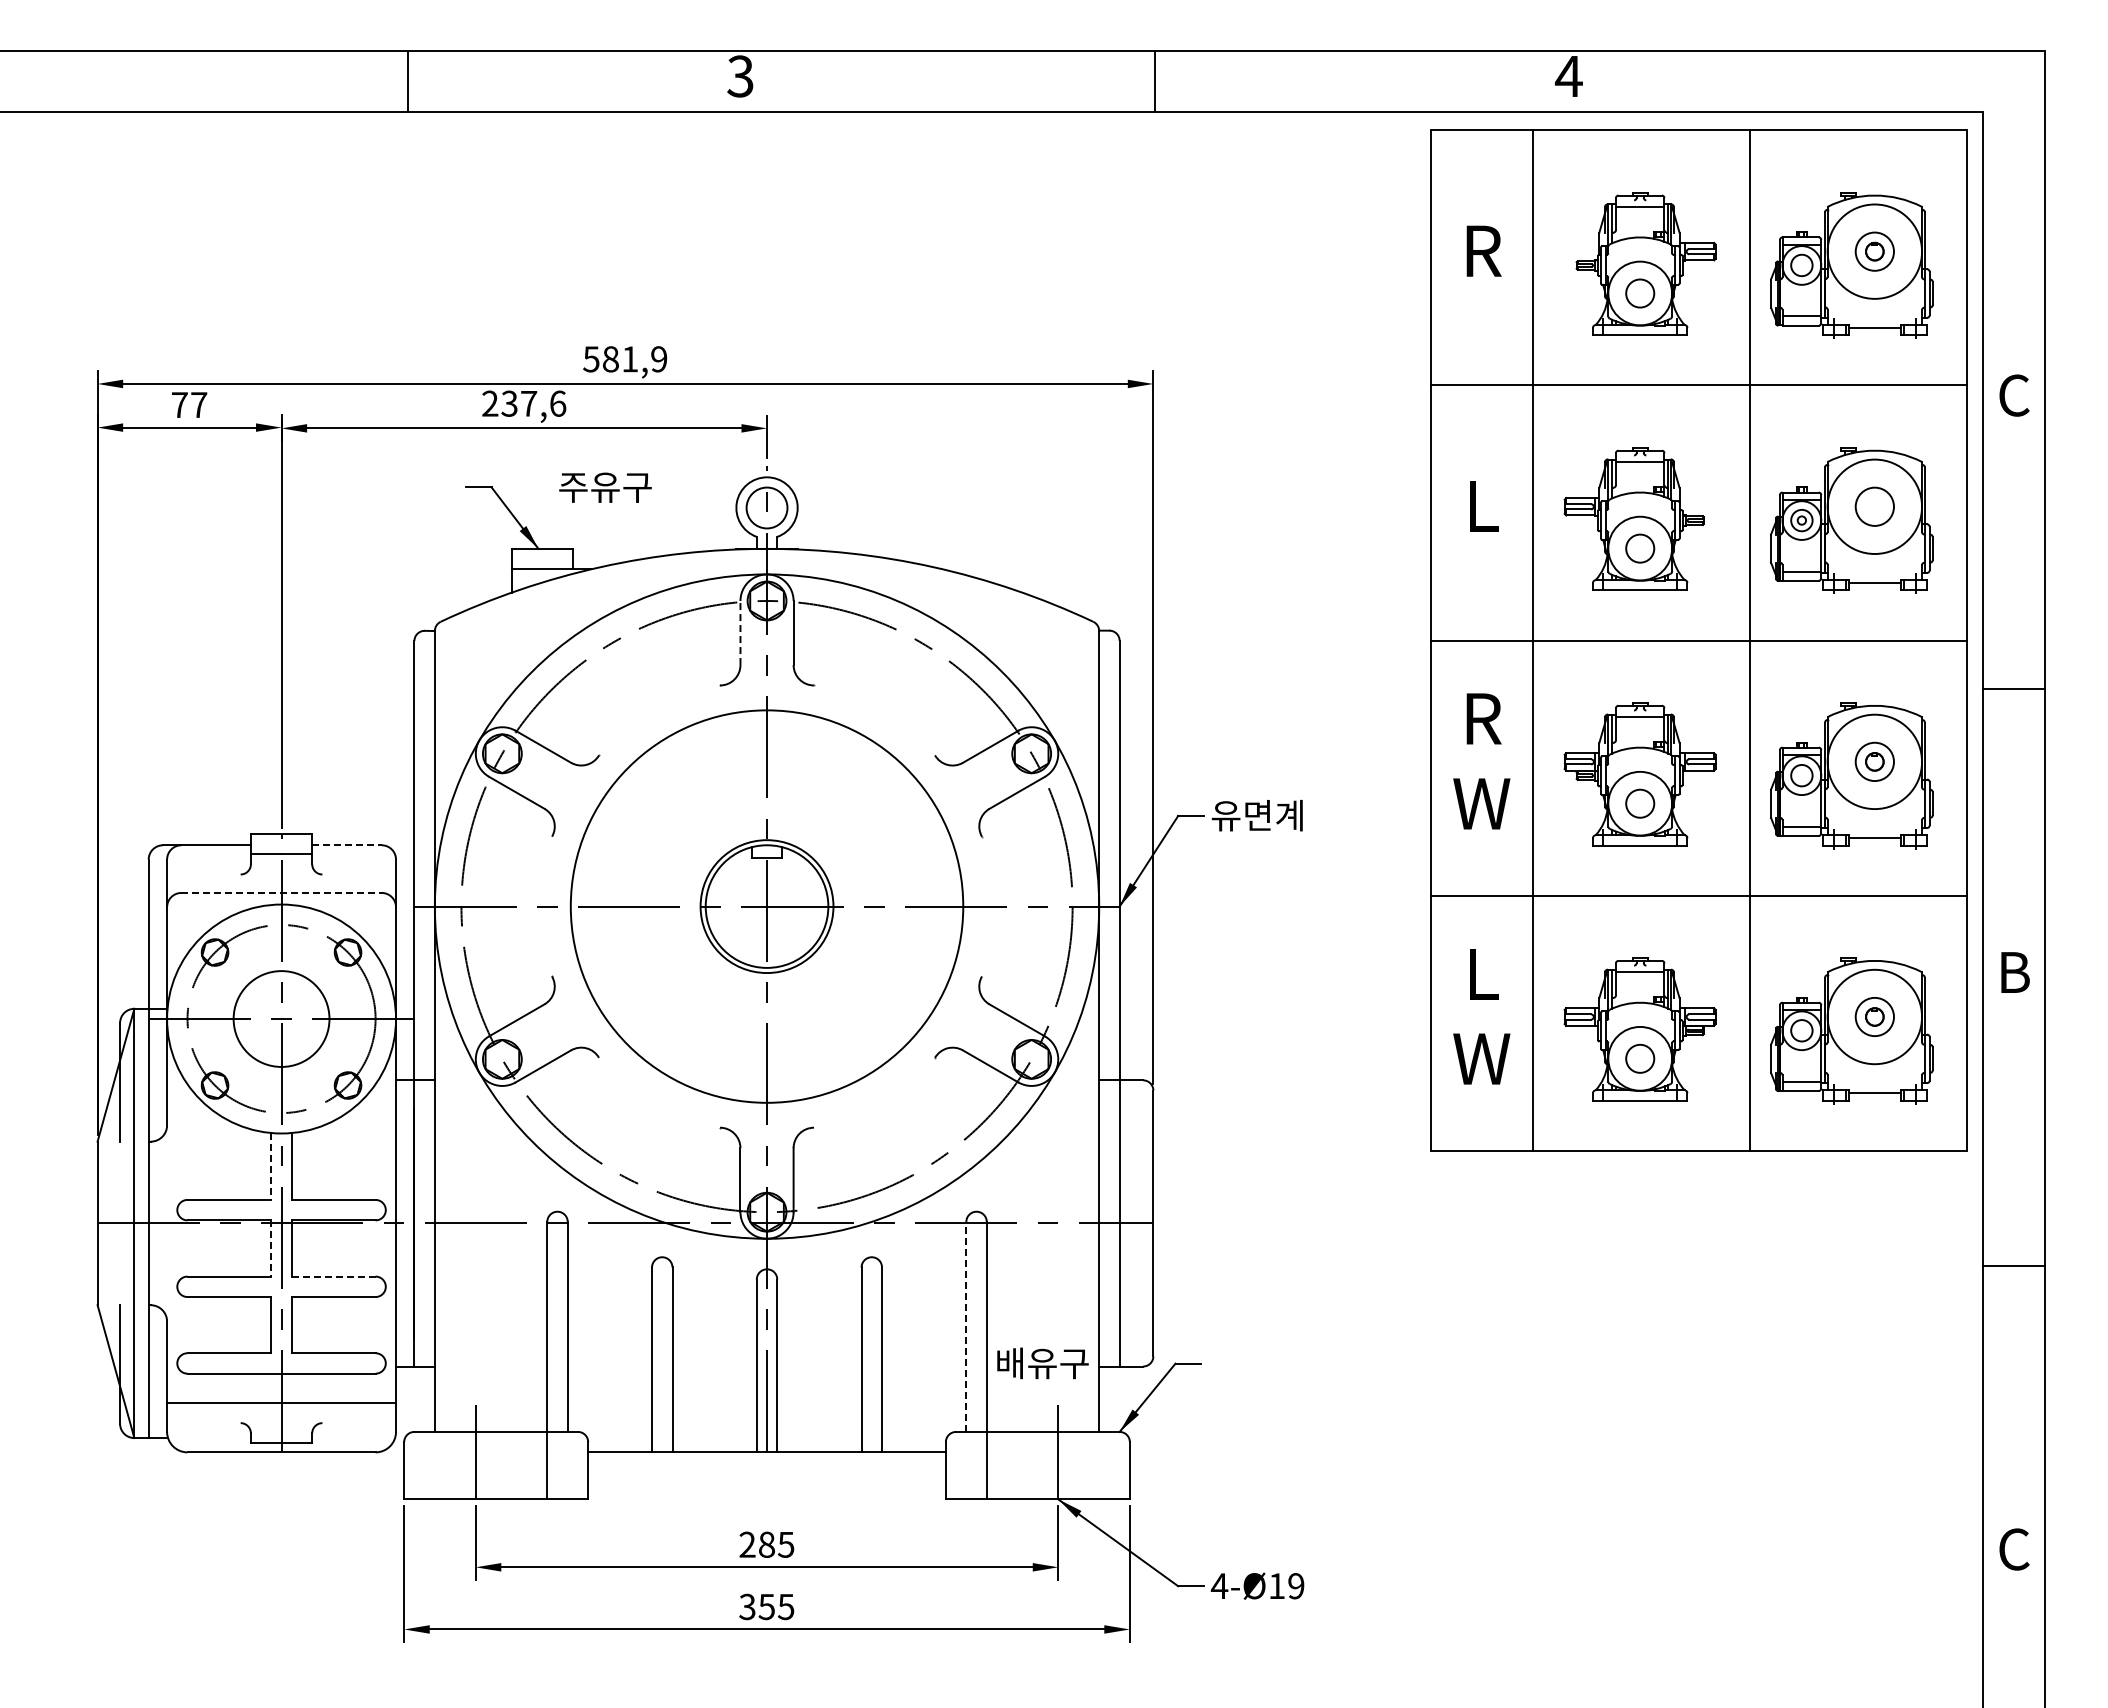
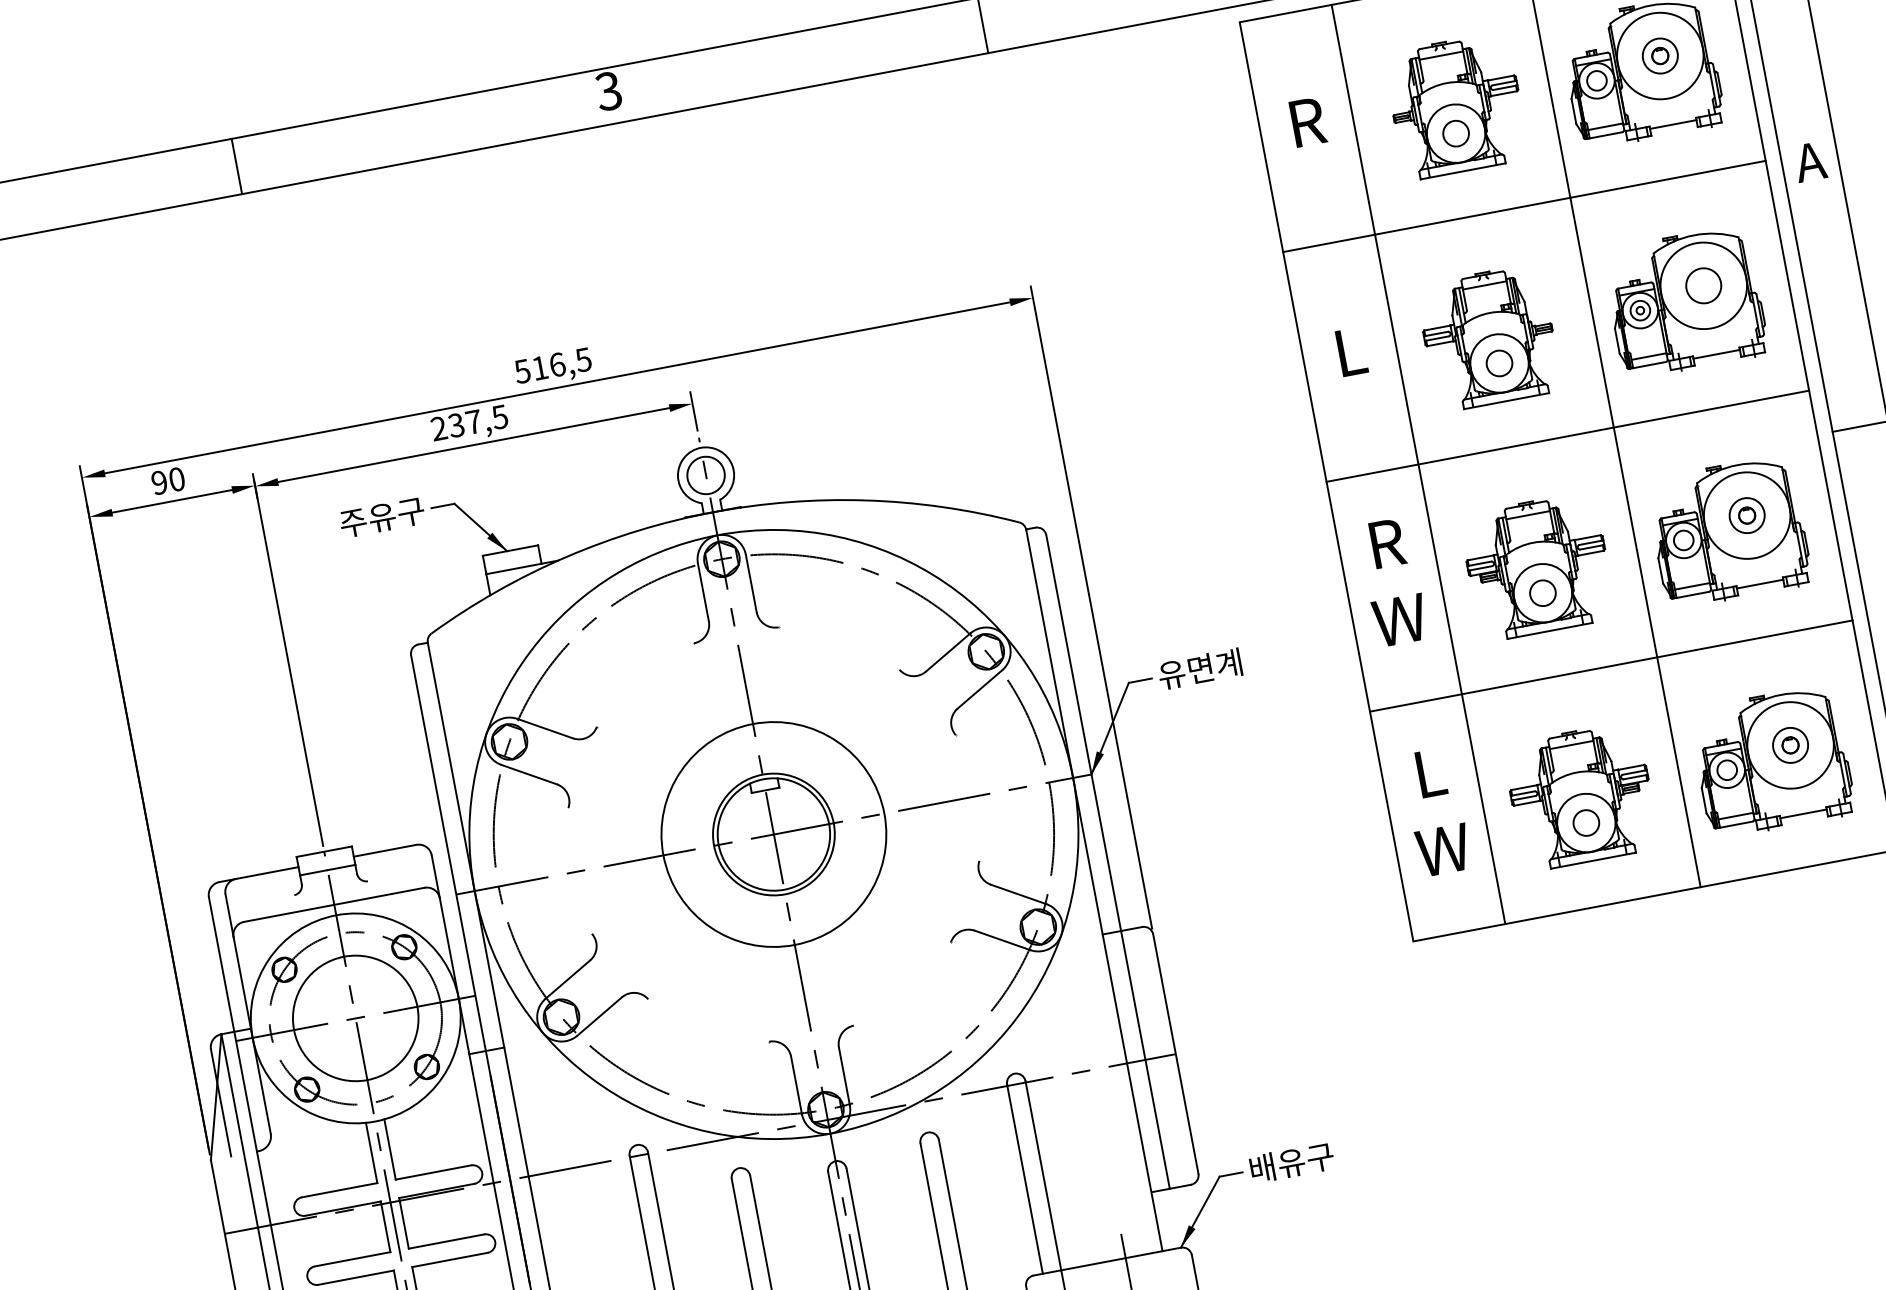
line: (407, 81) -> (236, 166), moved
text: (635, 359) -> (562, 364), 581,9 -> 516,5
text: (2013, 395) -> (1809, 161), C -> A
text: (557, 403) -> (499, 417), 237,6 -> 237,5
text: (189, 405) -> (168, 481), 77 -> 90
text: (605, 487) -> (382, 517), moved
line: (740, 632) -> (703, 592), dashed -> solid
line: (346, 845) -> (384, 851), dashed -> solid
line: (282, 892) -> (335, 904), dashed -> solid
circle: (766, 906) -> (773, 834), size x0.62
circle: (281, 1018) -> (355, 1017), size x1.43
line: (271, 1166) -> (371, 1152), dashed -> solid
line: (271, 1248) -> (385, 1226), dashed -> solid
line: (333, 1276) -> (446, 1241), dashed -> solid
line: (966, 1326) -> (1025, 1178), dashed -> solid
text: (1042, 1363) -> (1291, 1162), moved

